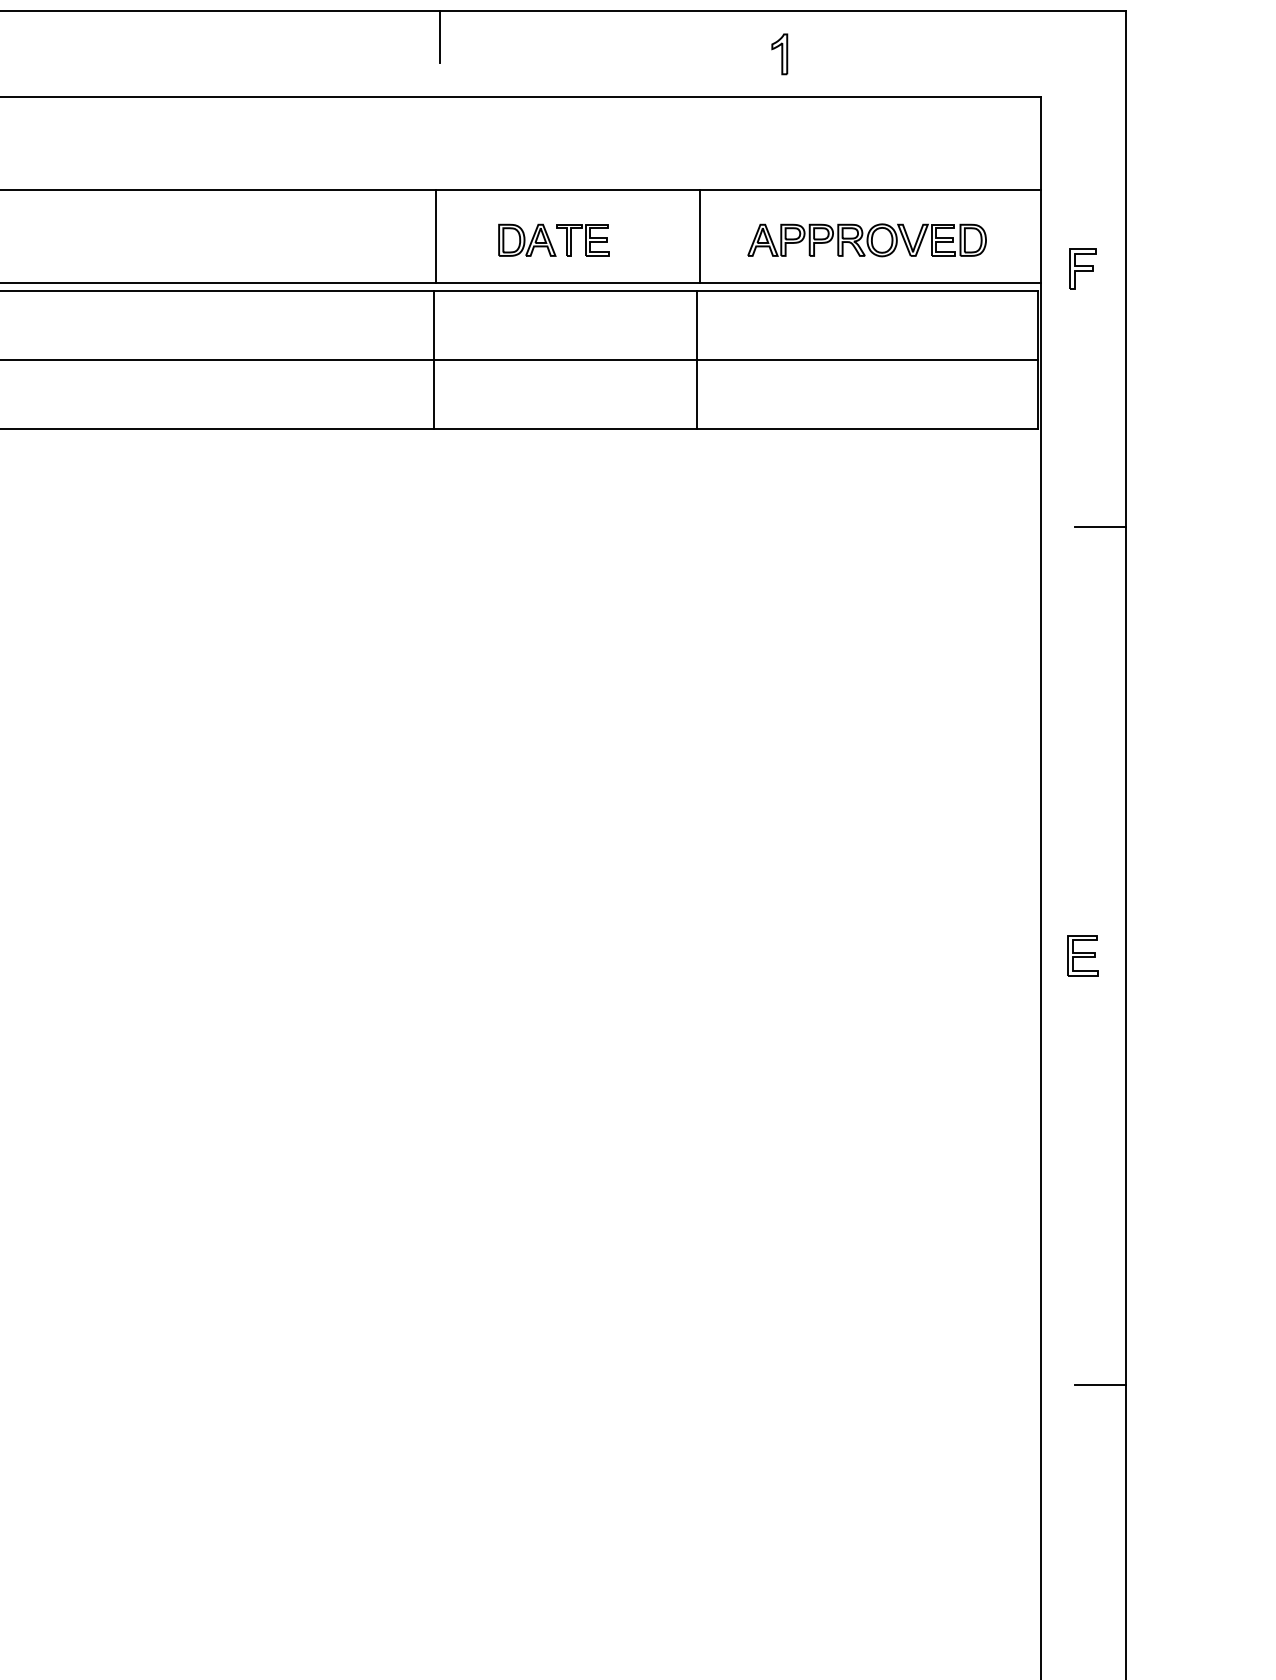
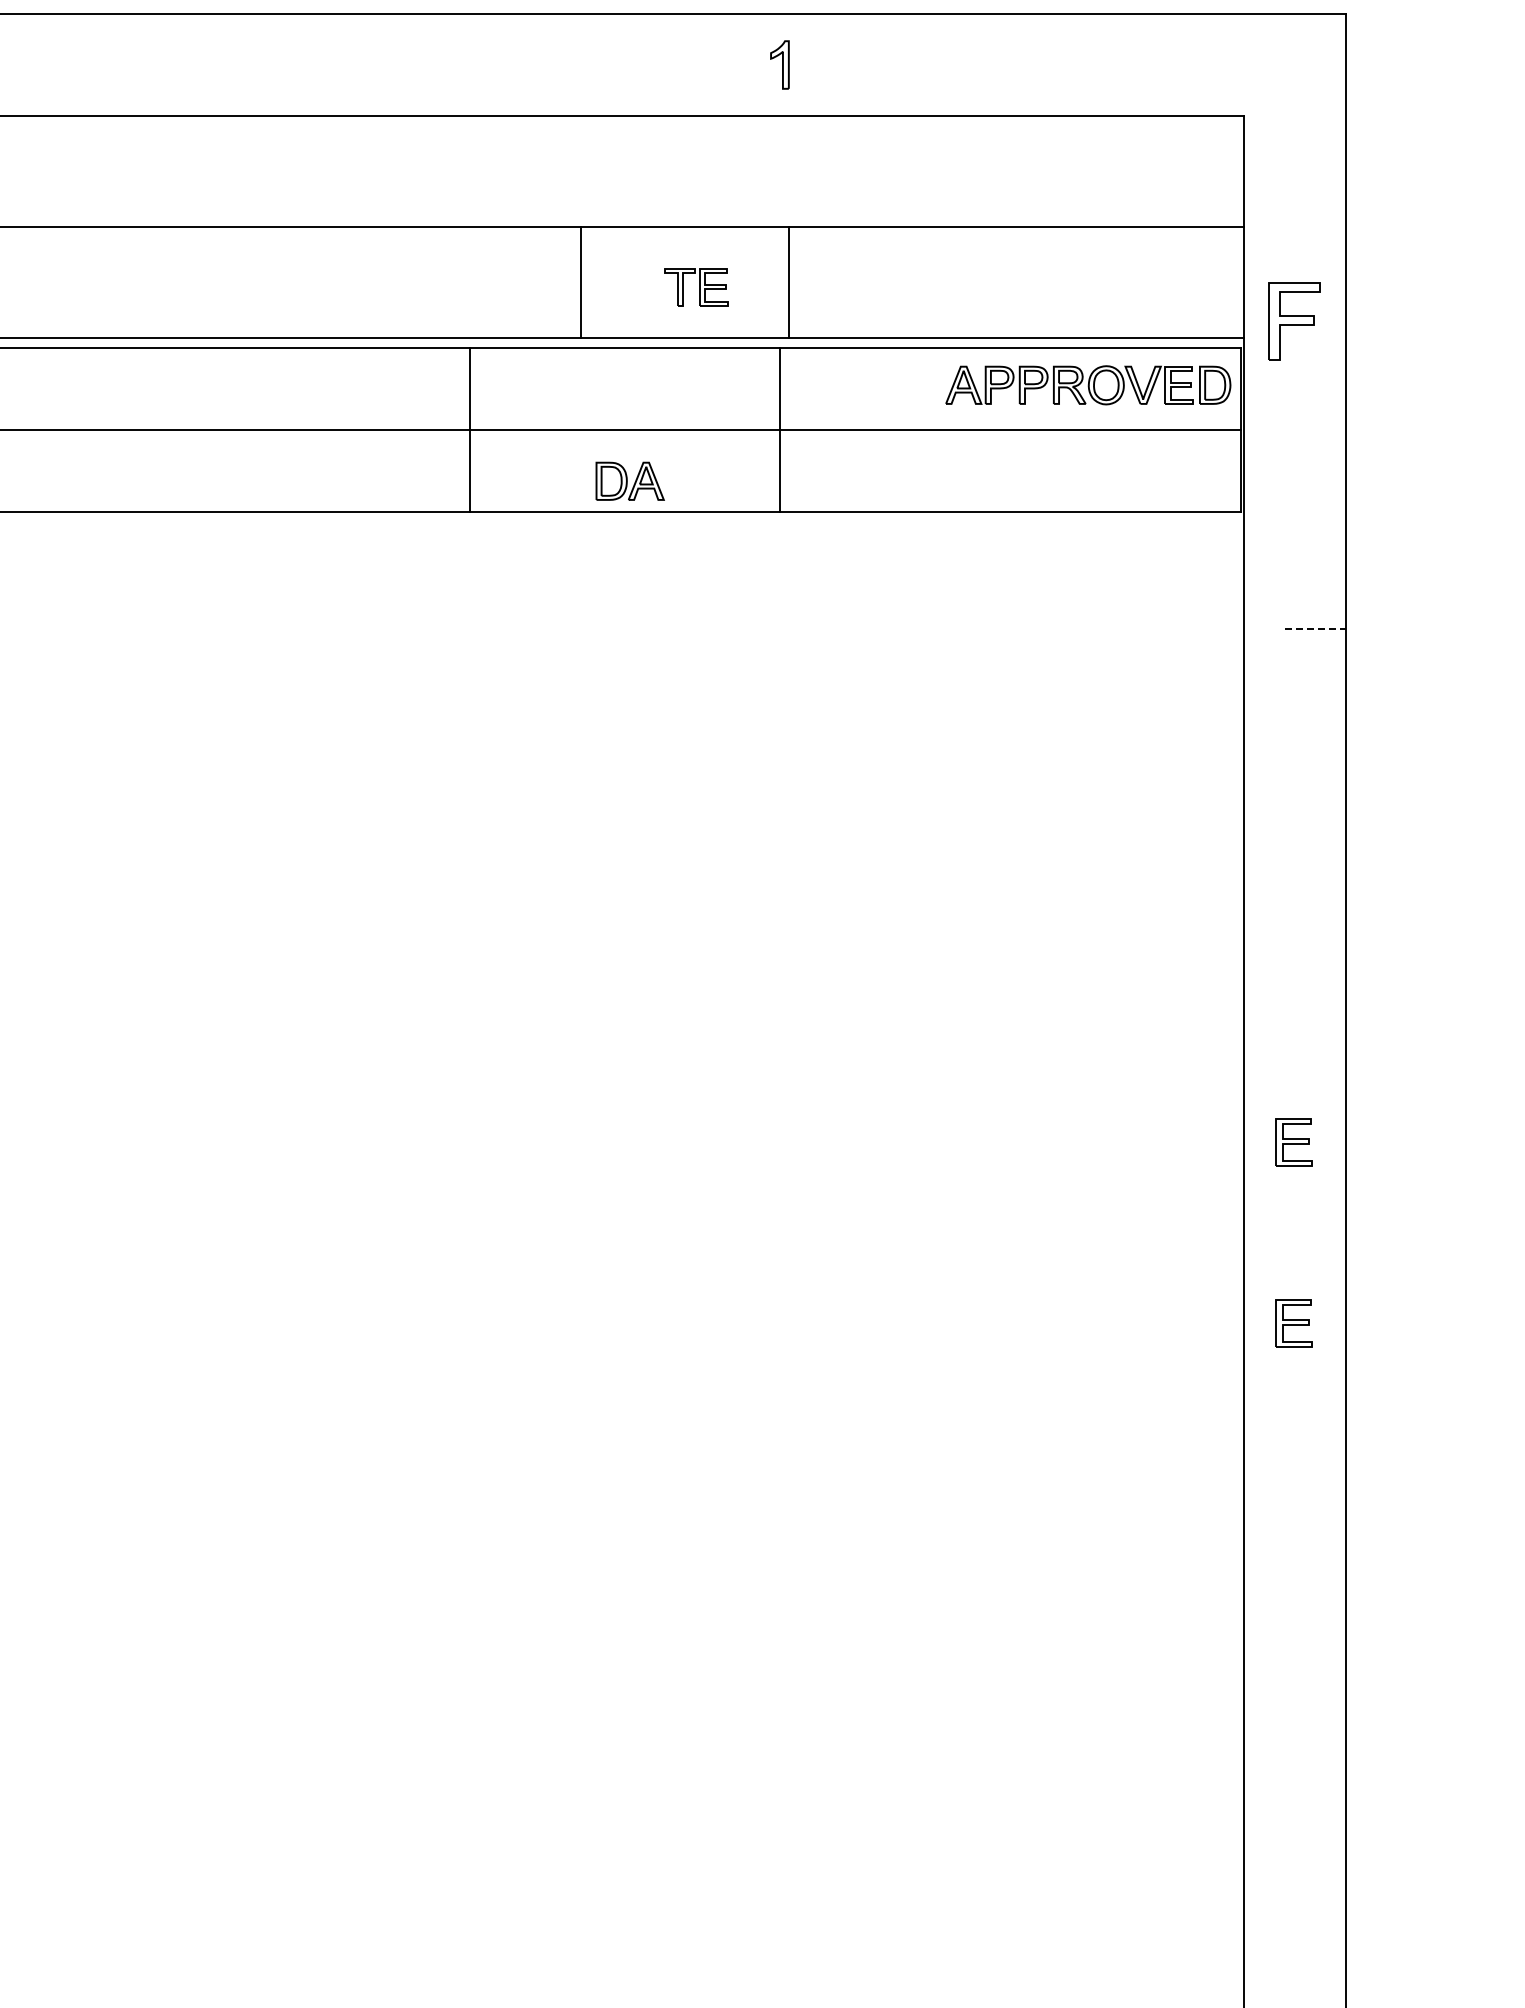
line: (439, 37) -> (525, 44), removed
part: (779, 53) -> (779, 64), moved
line: (436, 236) -> (581, 282), moved
line: (699, 236) -> (789, 282), moved
part: (526, 239) -> (629, 480), moved
part: (867, 240) -> (1088, 385), moved
part: (1083, 268) -> (1294, 321), size x1.6
line: (433, 360) -> (469, 430), moved
line: (697, 360) -> (780, 430), moved
line: (1100, 526) -> (1315, 629), solid -> dashed
part: (1082, 1107) -> (1293, 1323), added
line: (1100, 1385) -> (1315, 1655), removed

